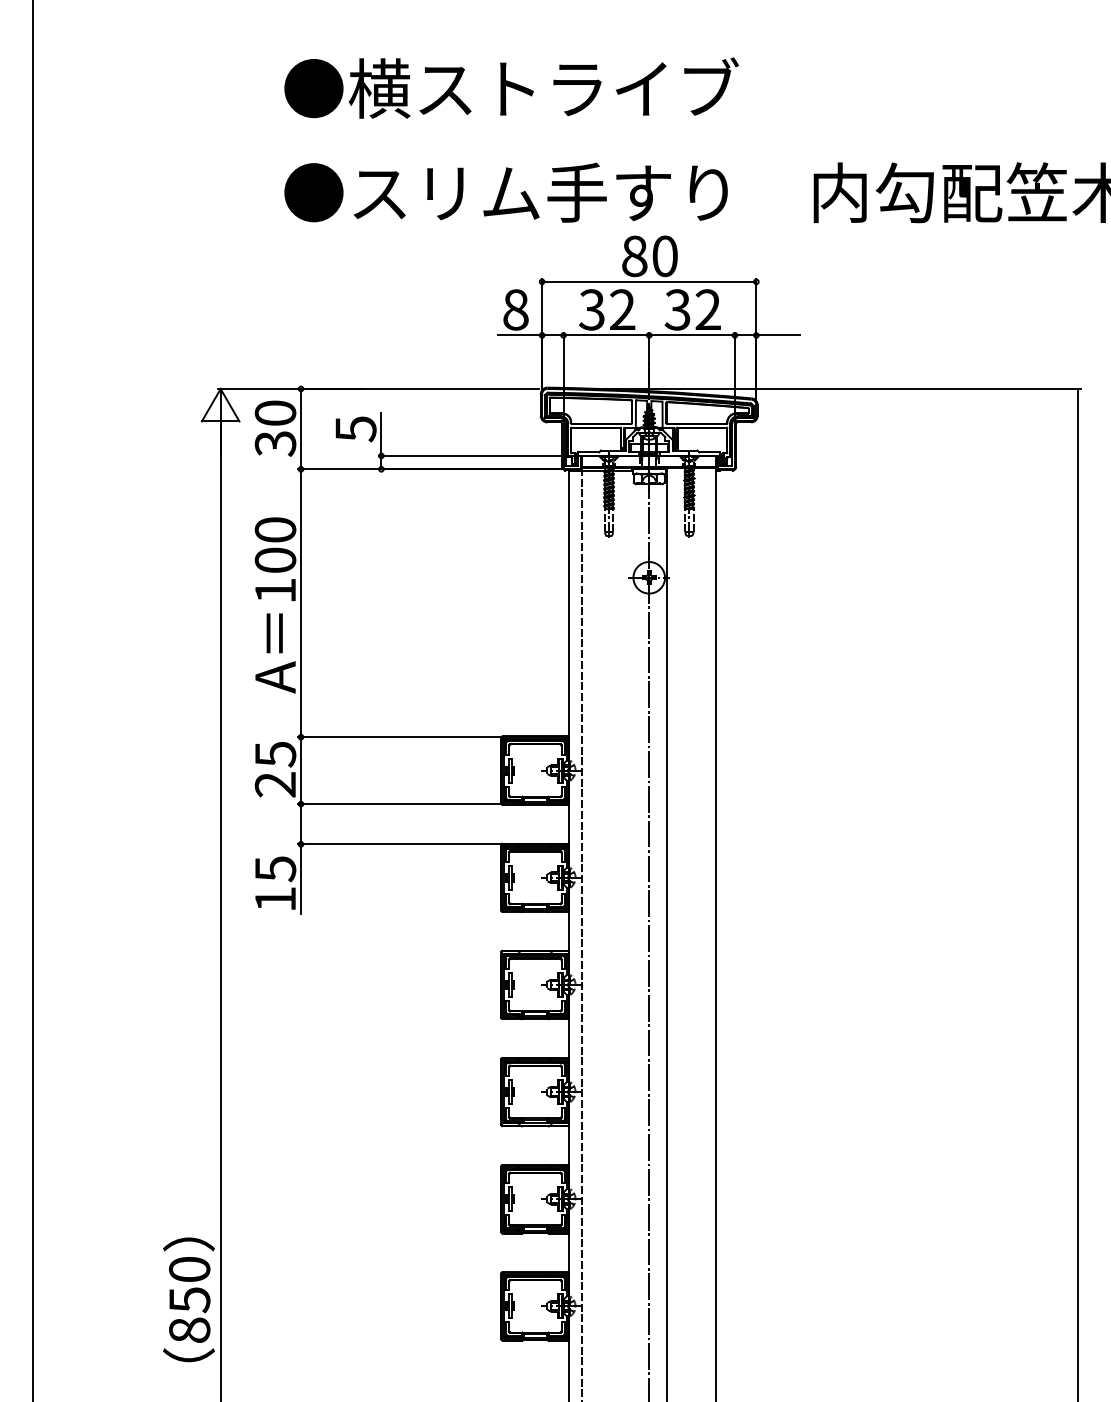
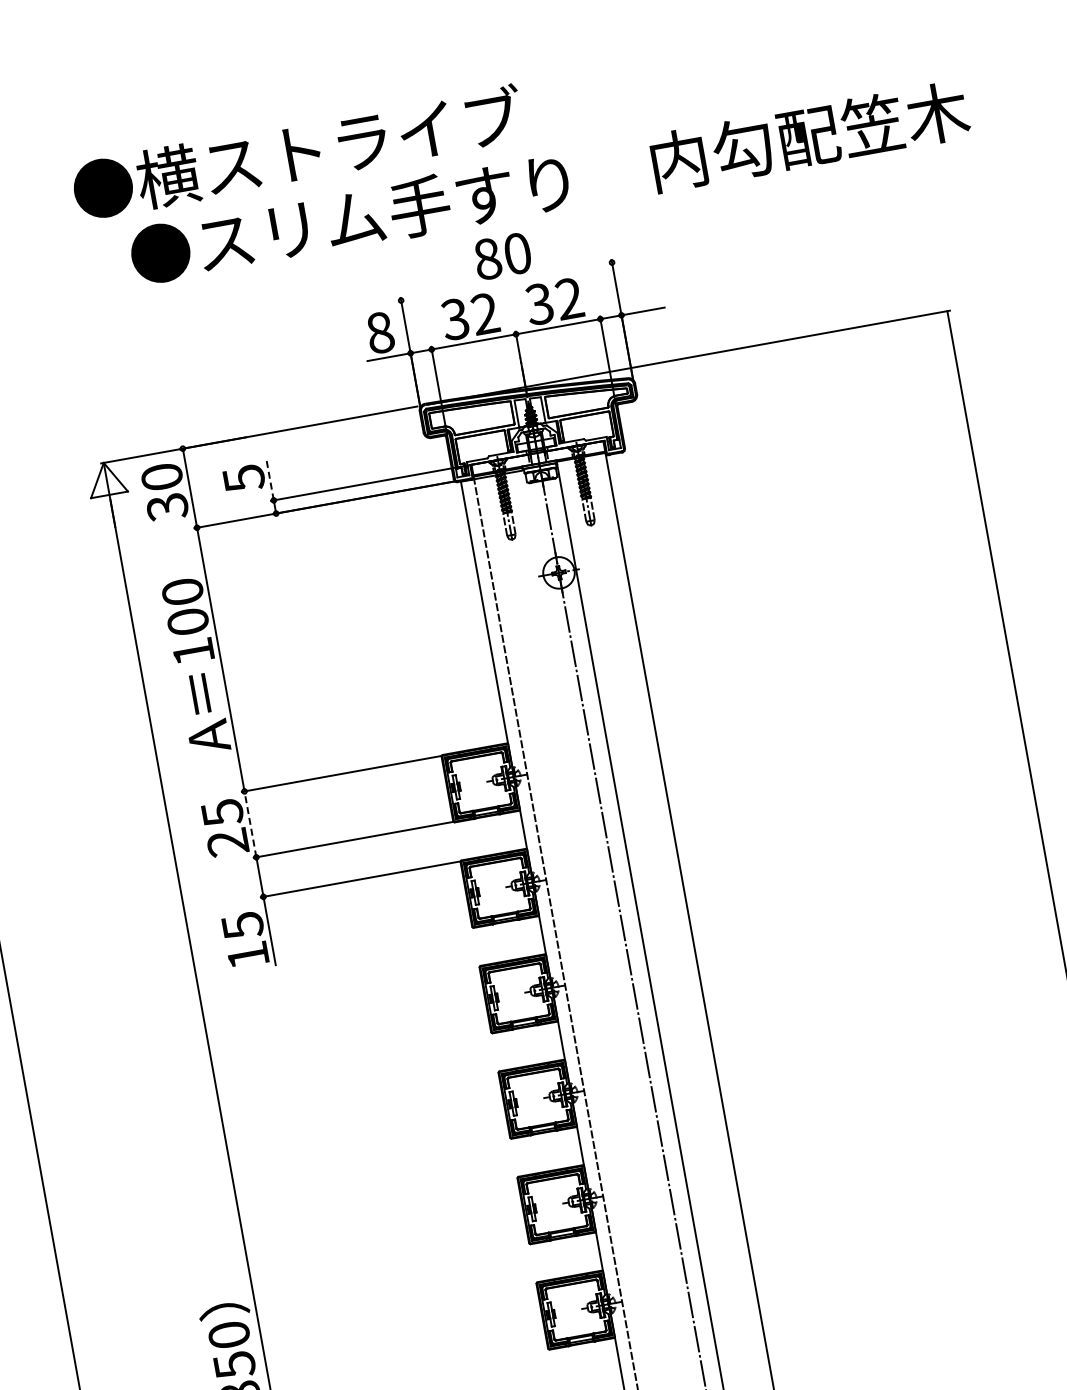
text: (511, 87) -> (297, 152), moved
line: (649, 281) -> (506, 281), removed
line: (381, 434) -> (270, 479), solid -> dashed
line: (301, 770) -> (250, 824), solid -> dashed

